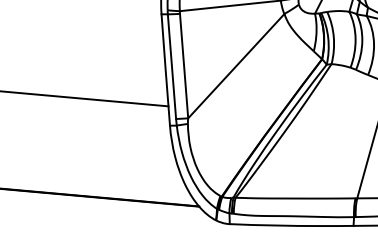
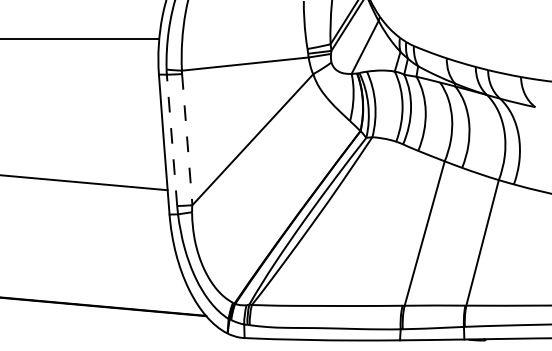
line: (184, 65) -> (187, 139), solid -> dashed
line: (172, 66) -> (172, 140), solid -> dashed

